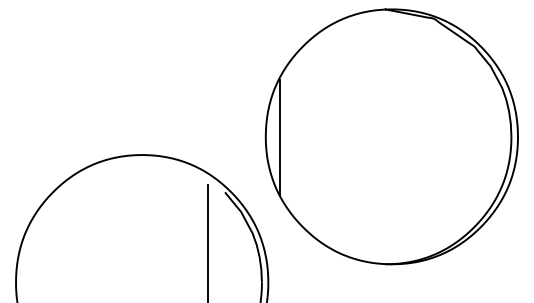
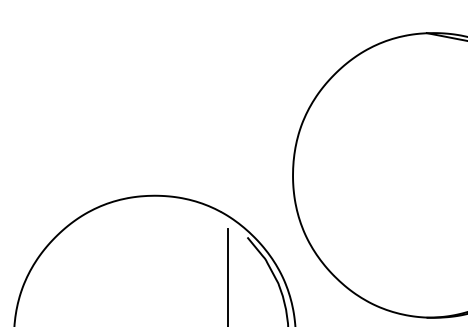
line: (280, 137) -> (309, 176), removed

